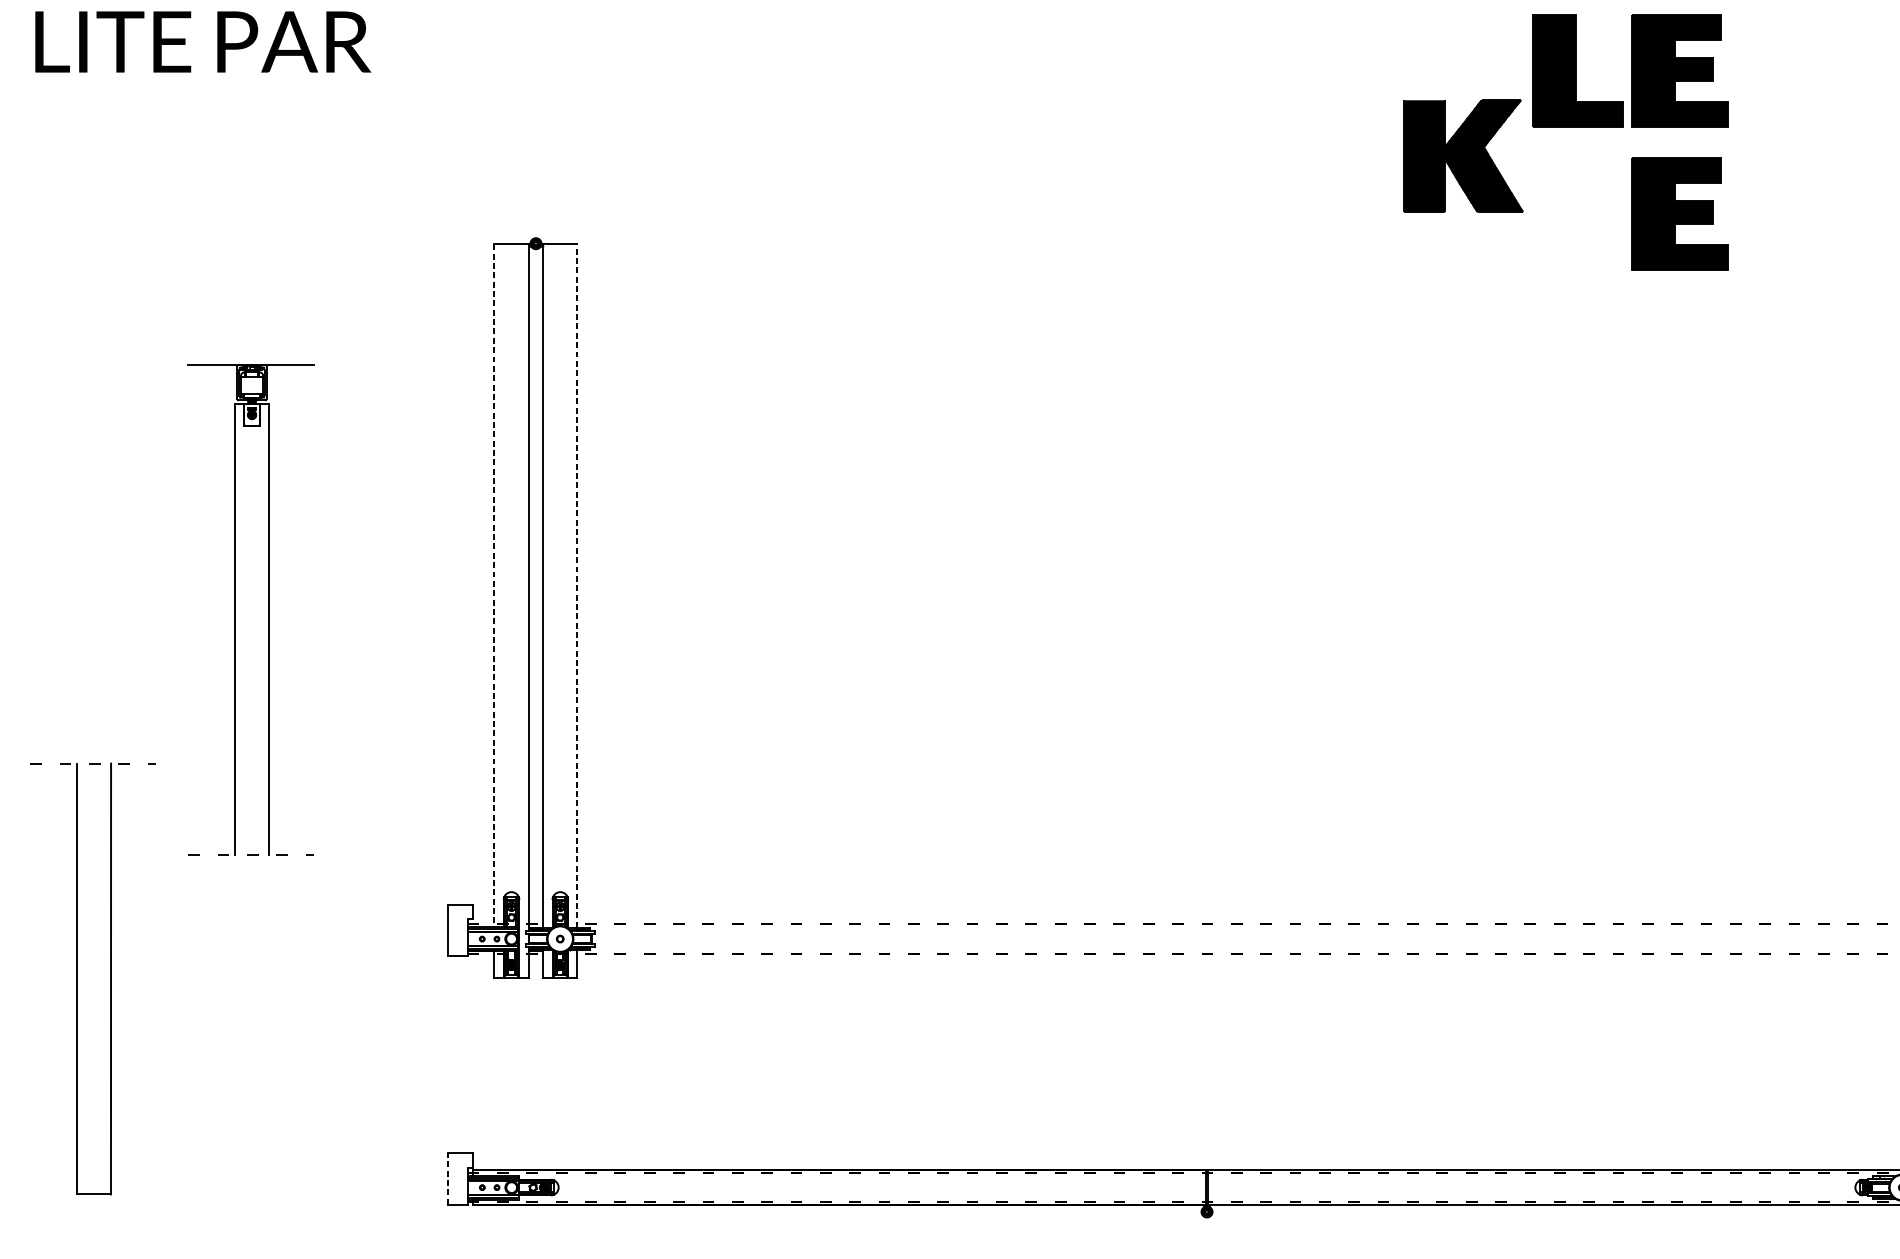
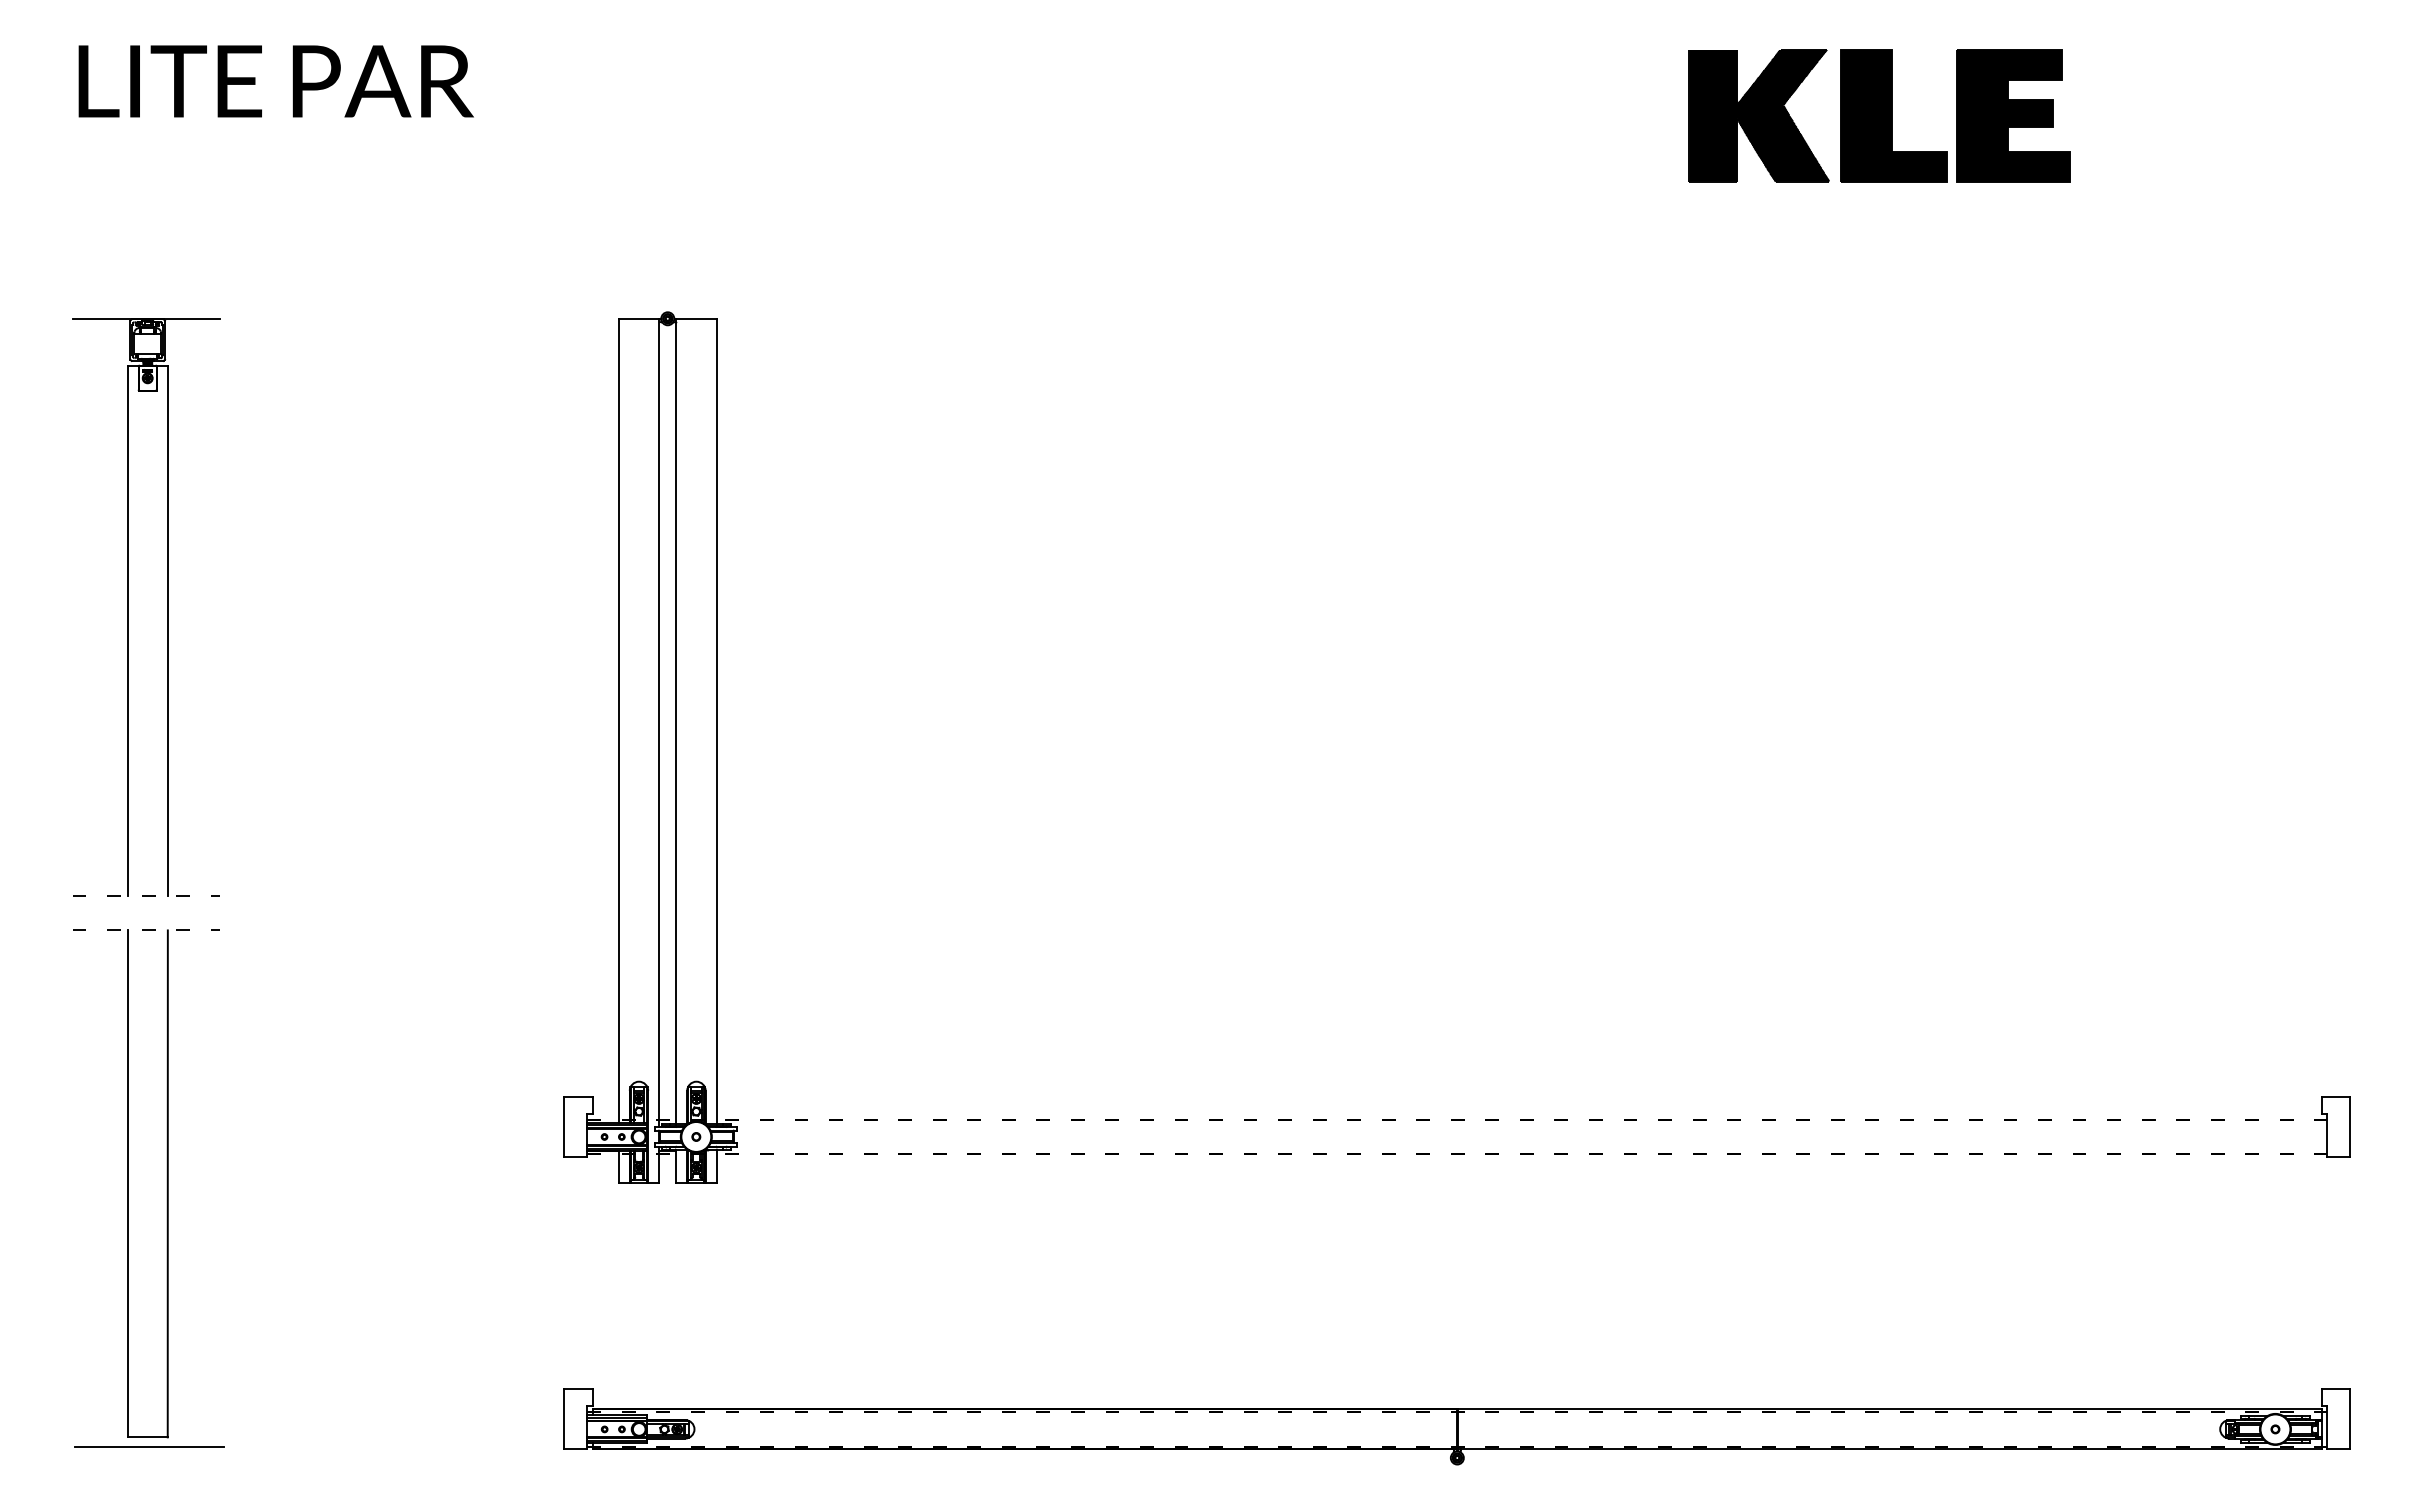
part: (1462, 155) -> (1758, 115), moved
part: (1679, 213) -> (2013, 283), removed
line: (494, 585) -> (618, 721), dashed -> solid
line: (577, 585) -> (716, 721), dashed -> solid
part: (235, 609) -> (128, 607), moved
line: (448, 1178) -> (564, 1418), dashed -> solid
line: (95, 1202) -> (149, 1446), added

